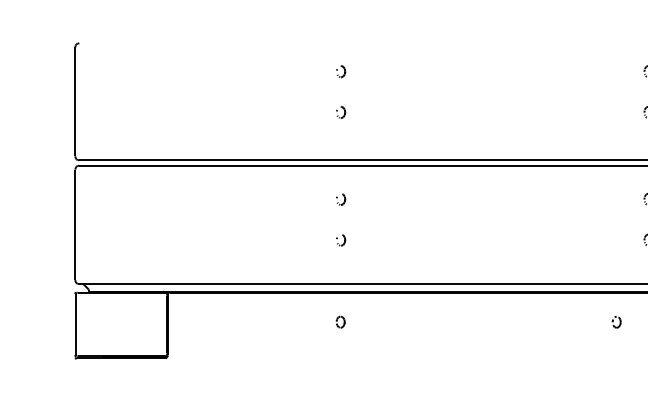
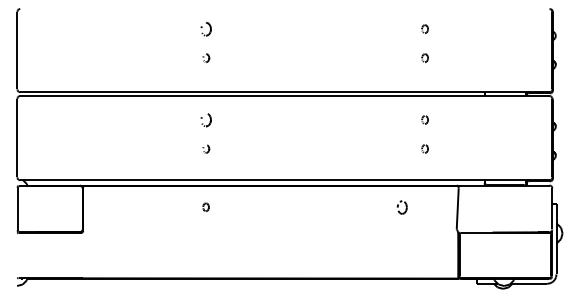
part: (341, 70) -> (206, 28), size x1.6
part: (341, 198) -> (206, 119), size x1.6
part: (616, 321) -> (402, 206), size x1.6

